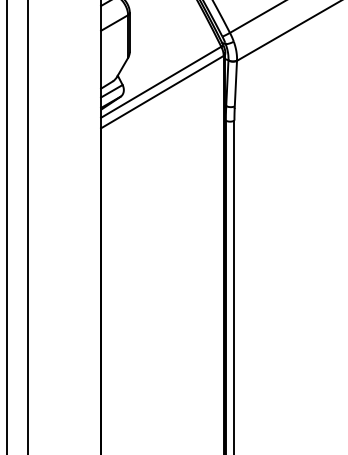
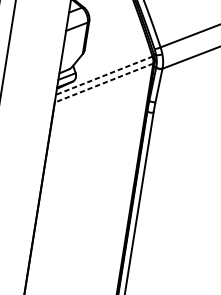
line: (161, 82) -> (104, 75), solid -> dashed
line: (161, 92) -> (103, 83), solid -> dashed

